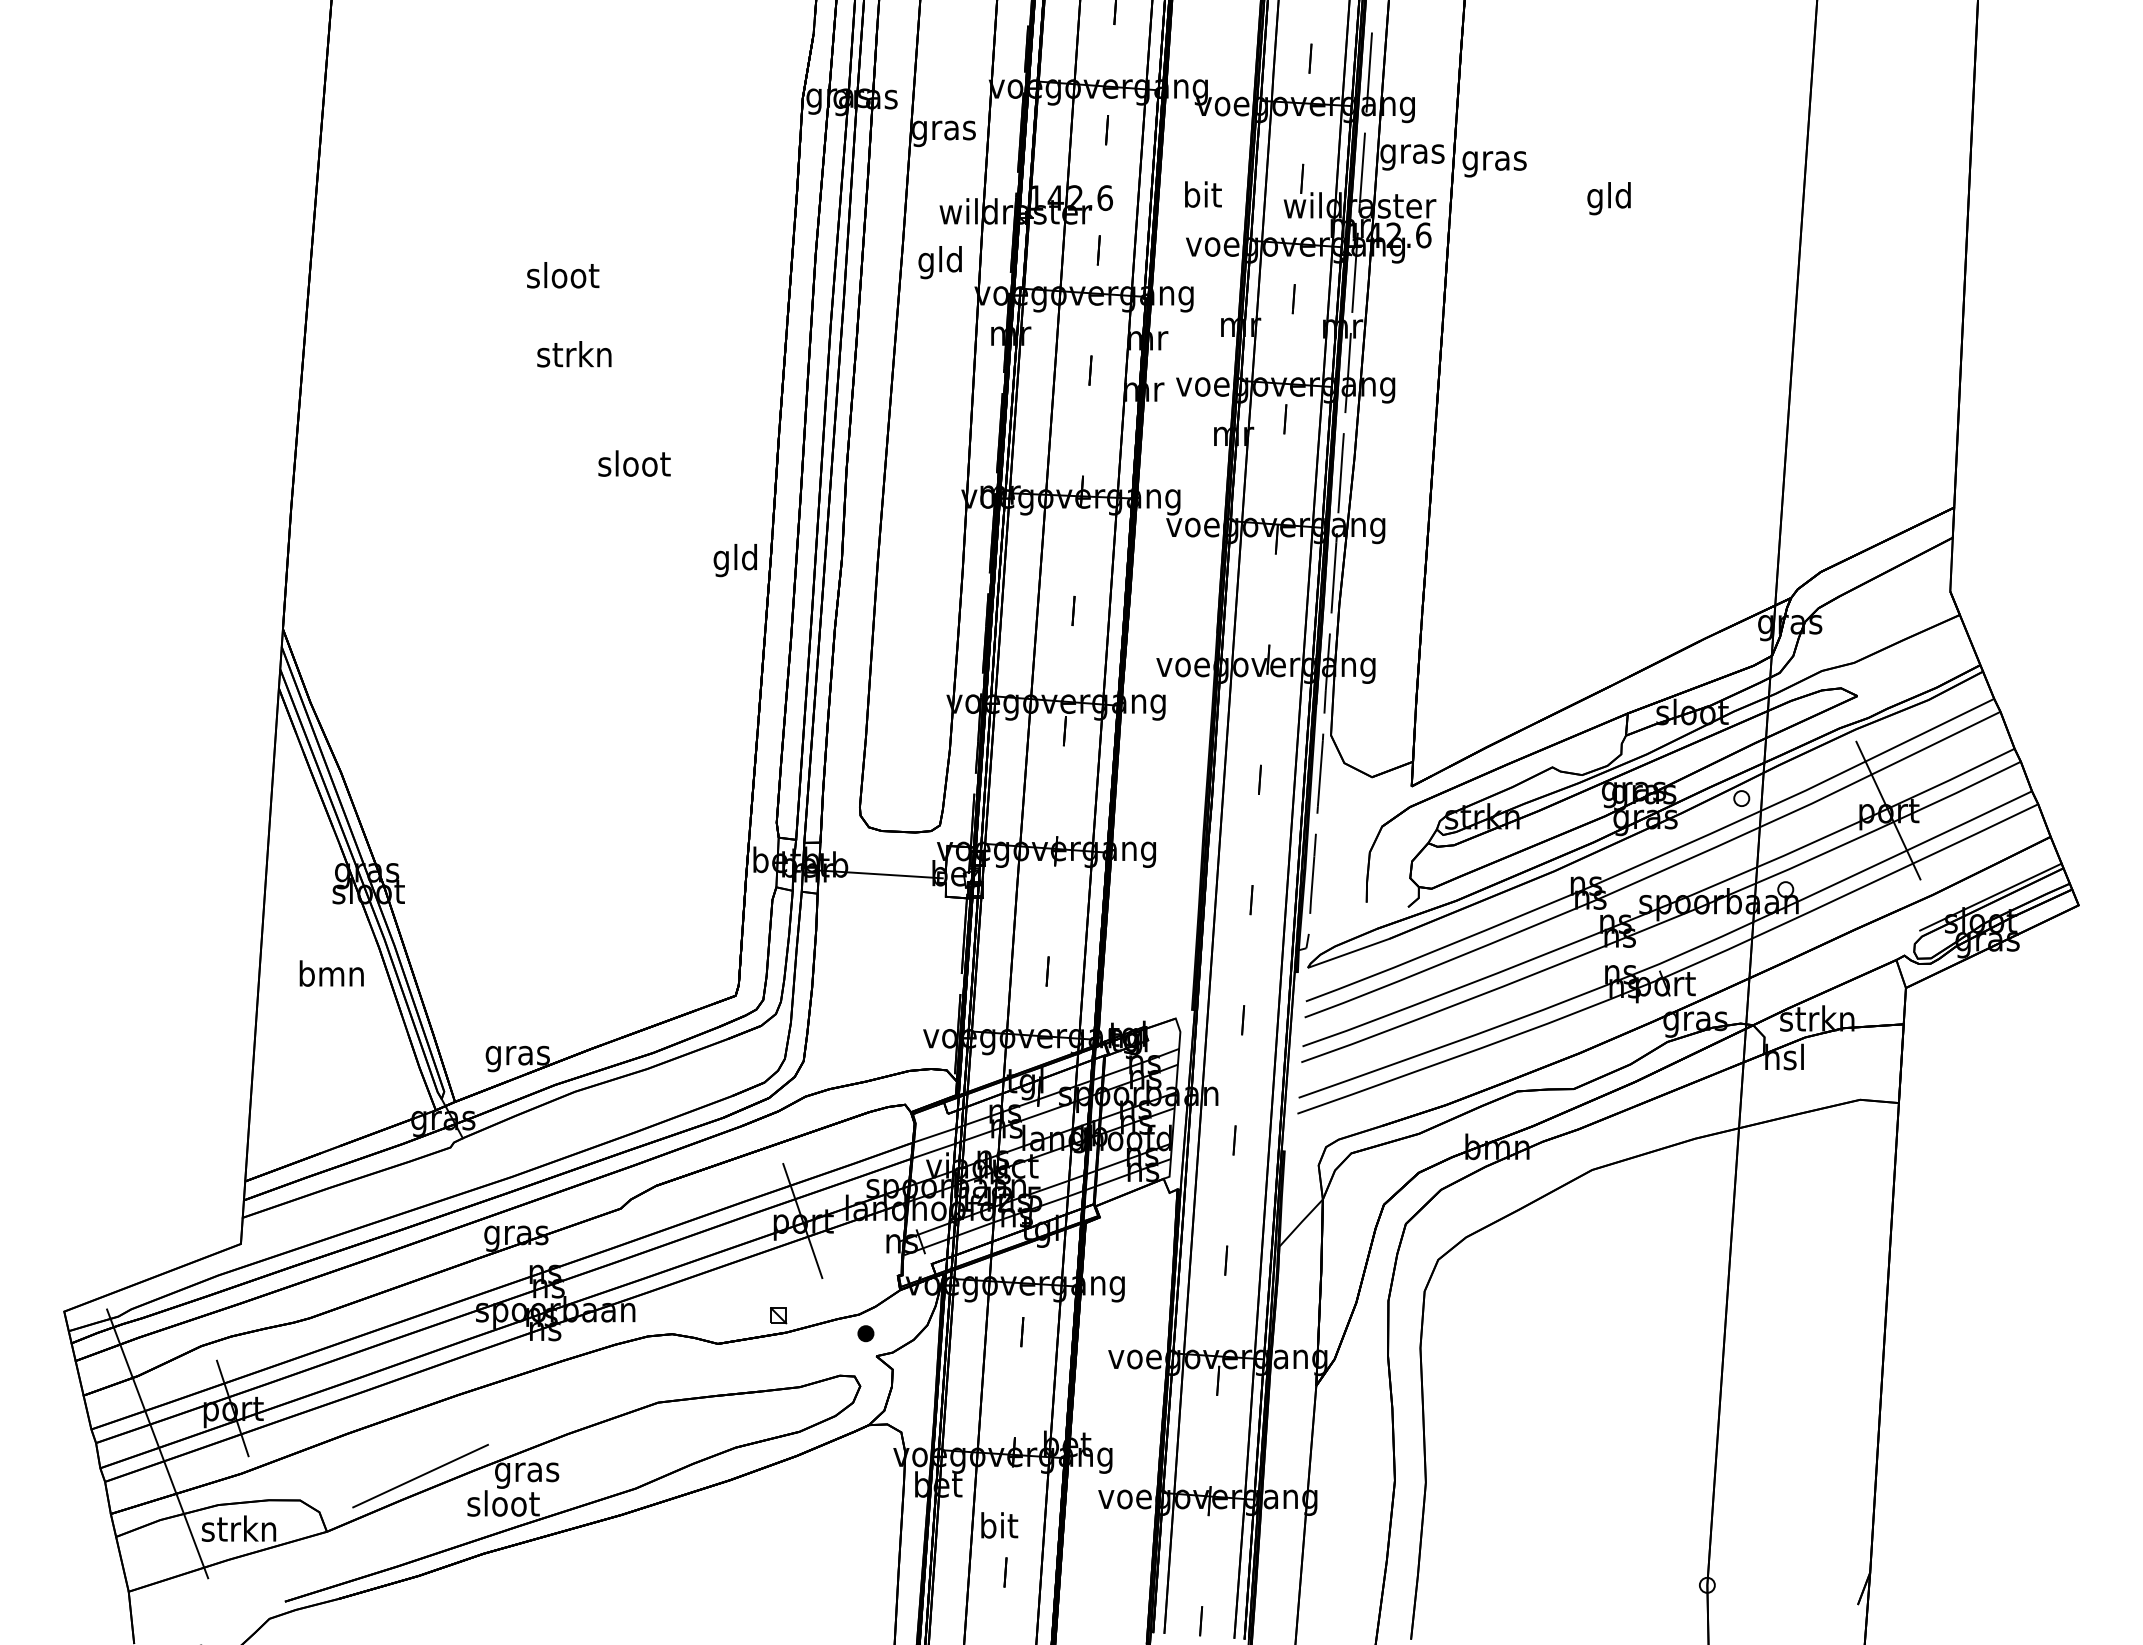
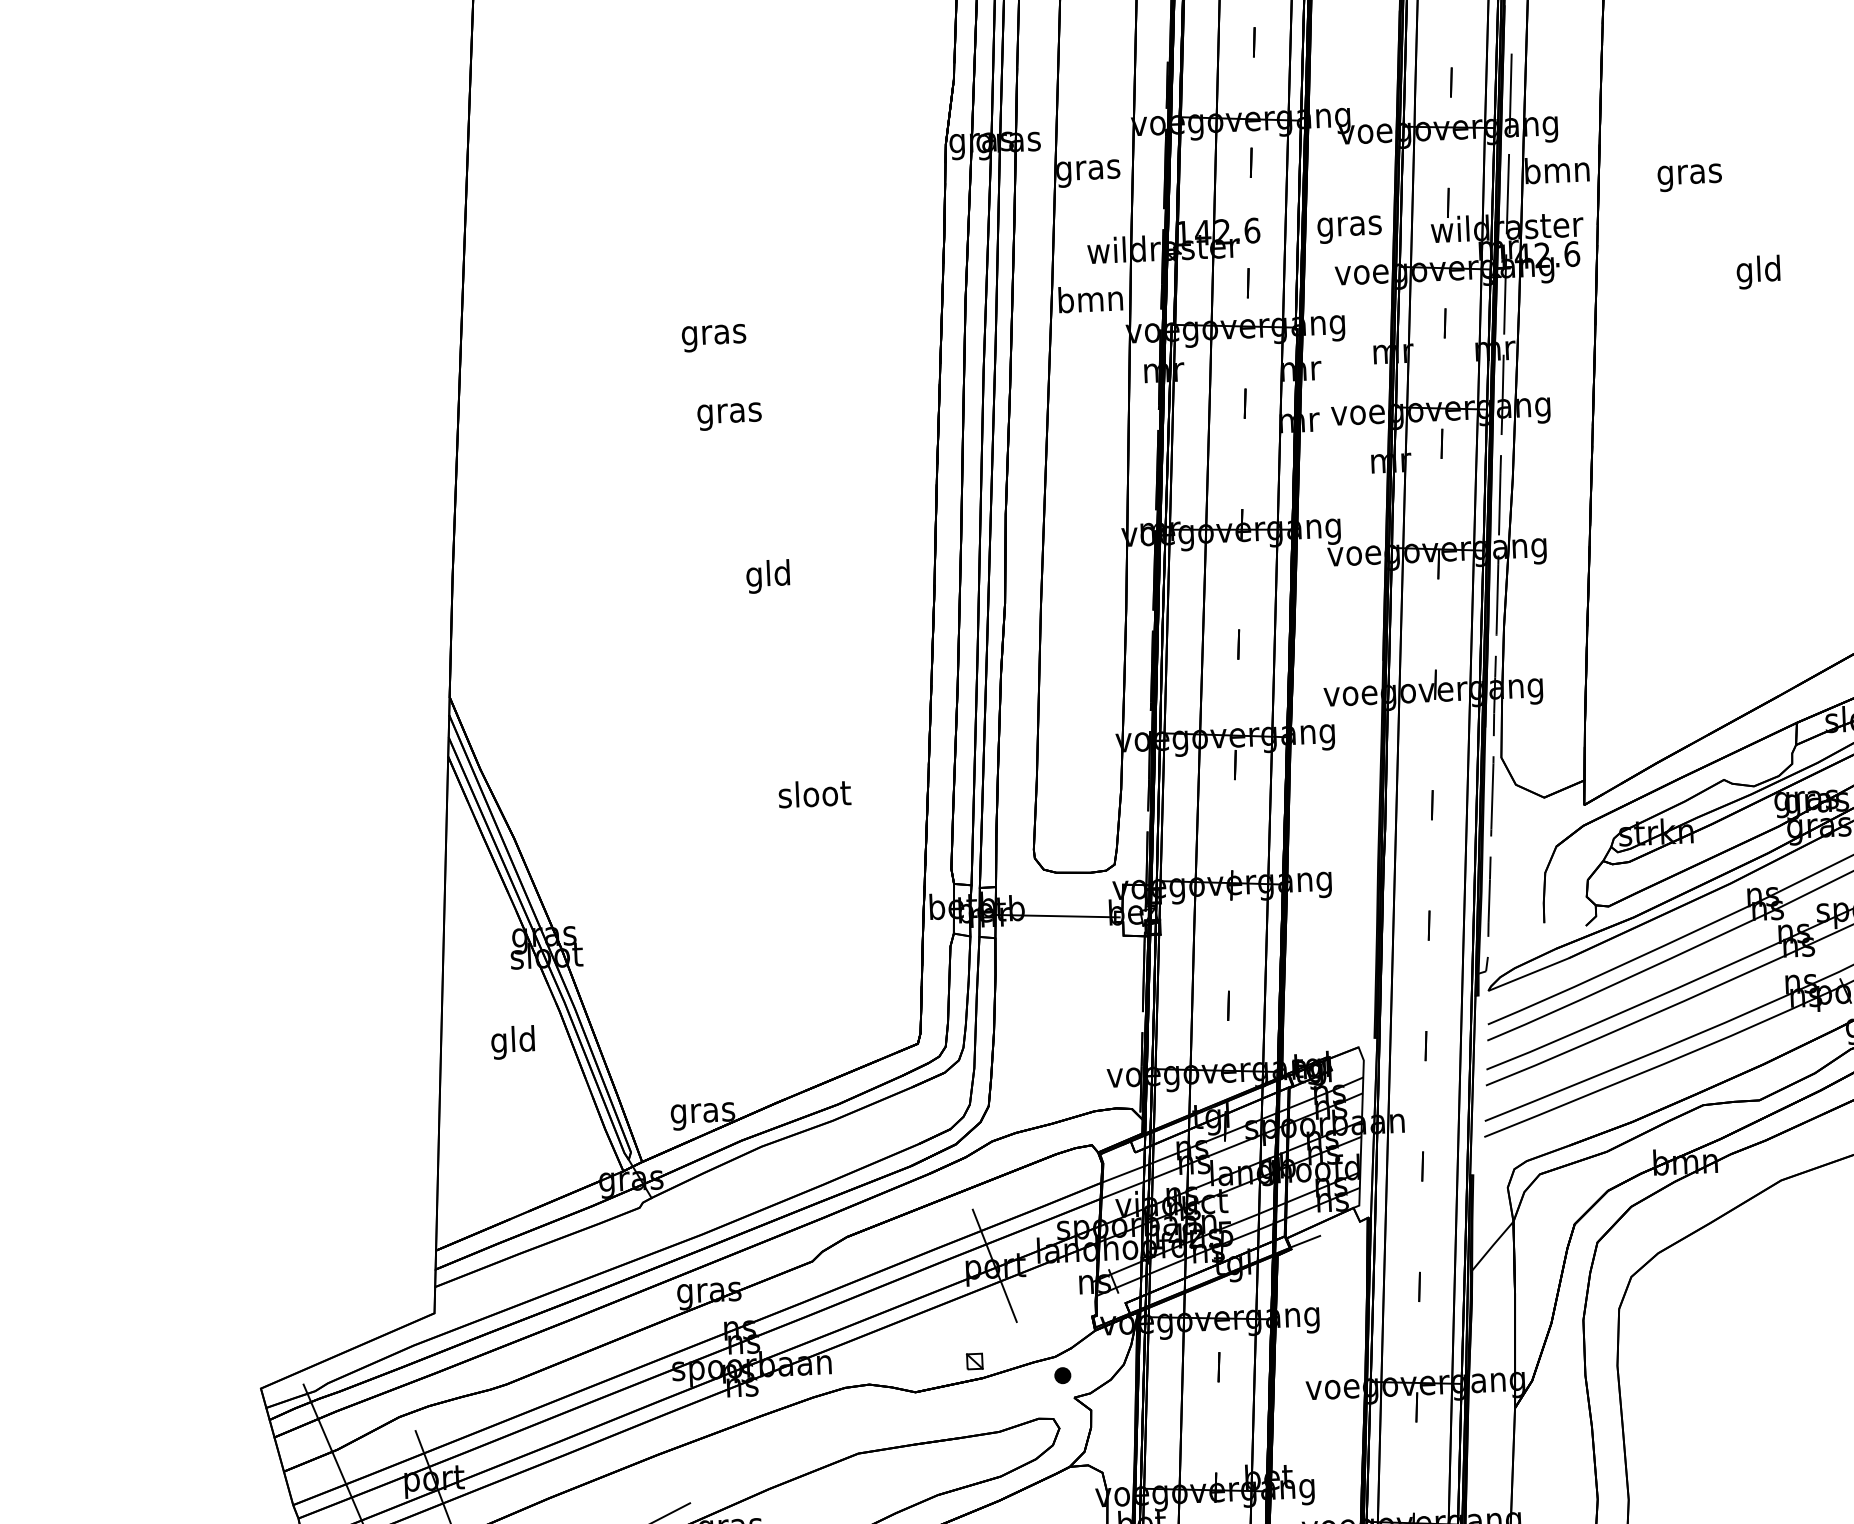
text: (1412, 153) -> (1557, 172), gras -> bmn
text: (1494, 164) -> (1689, 177), moved
text: (1202, 197) -> (1349, 225), bit -> gras
text: (1608, 198) -> (1757, 272), moved
text: (940, 262) -> (1090, 302), gld -> bmn
text: (563, 278) -> (714, 334), sloot -> gras
text: (574, 357) -> (729, 413), strkn -> gras
text: (634, 463) -> (814, 793), moved
text: (734, 560) -> (767, 576), moved
text: (331, 976) -> (513, 1042), bmn -> gld
line: (1114, 1210) -> (1305, 1241), added

